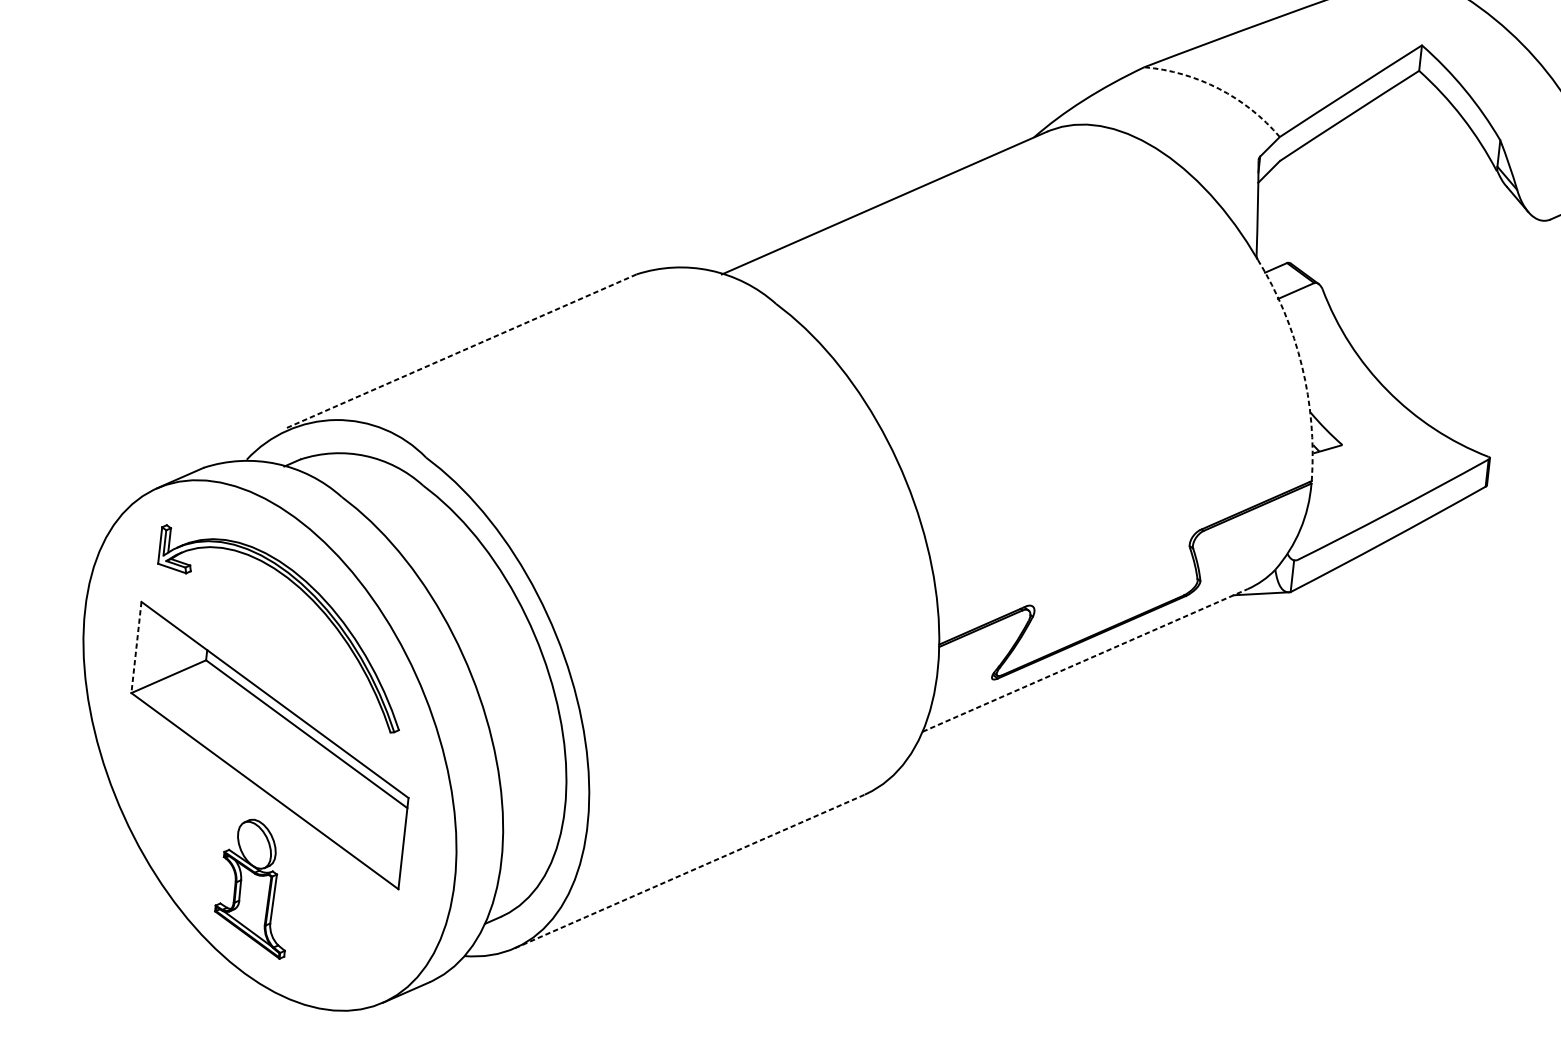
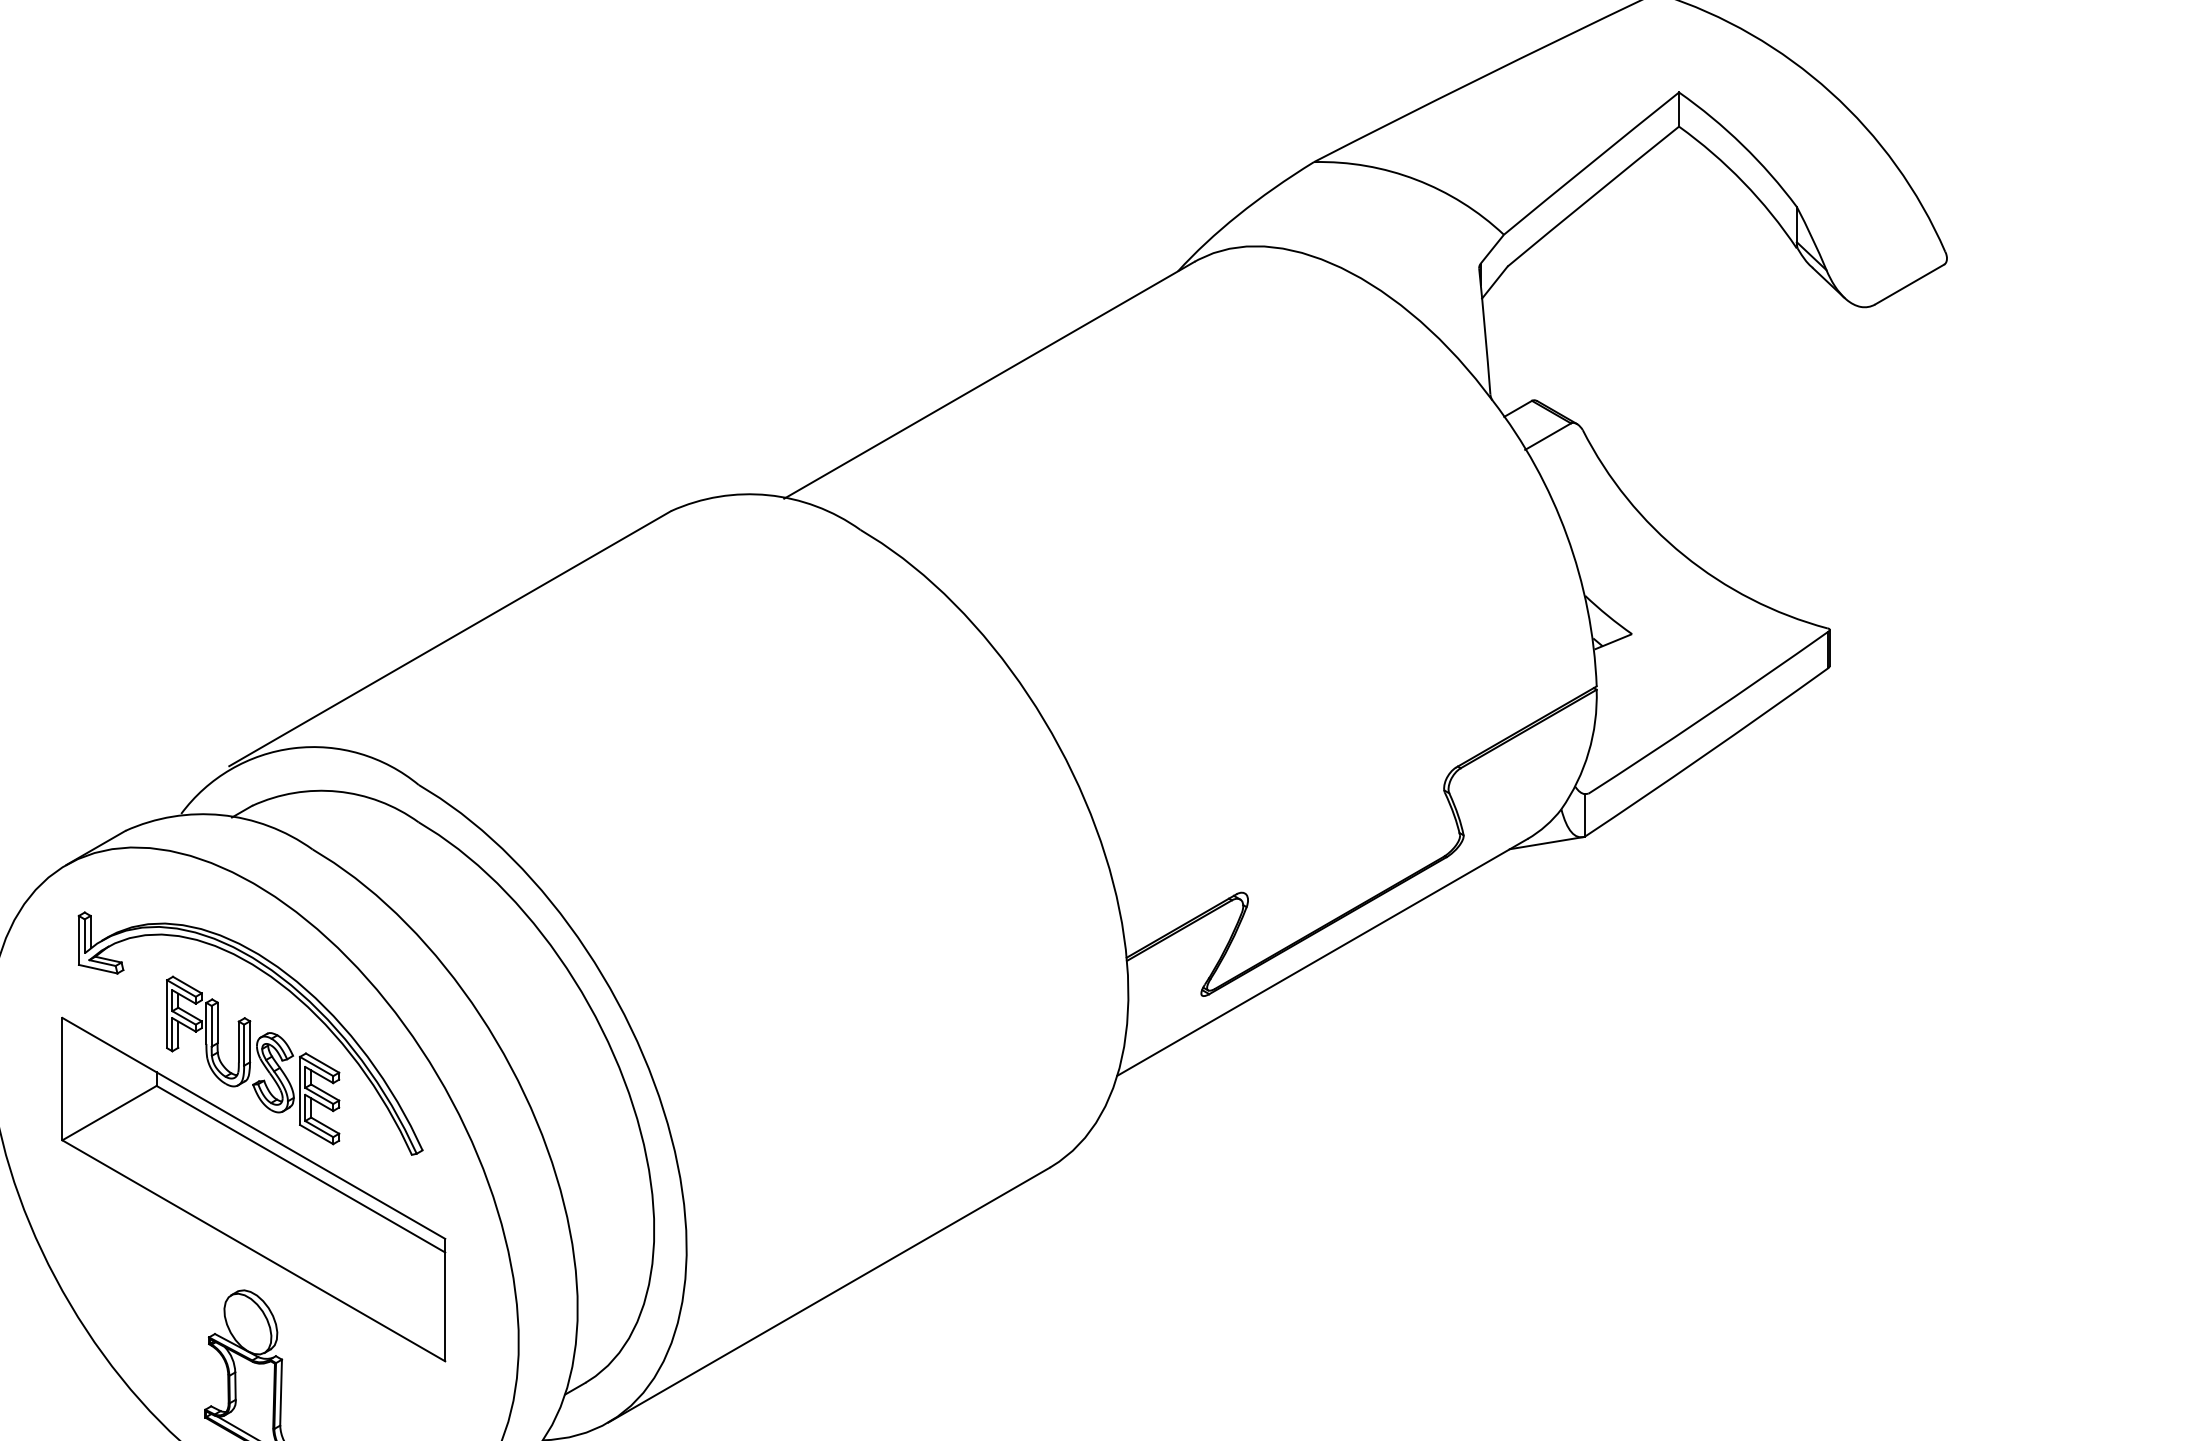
arc: (1219, 88) -> (1416, 179), dashed -> solid
line: (461, 351) -> (449, 638), dashed -> solid
arc: (1301, 366) -> (1566, 535), dashed -> solid
line: (136, 647) -> (62, 1079), dashed -> solid
part: (280, 649) -> (253, 1060), added
line: (1085, 660) -> (1322, 957), dashed -> solid
line: (690, 871) -> (829, 1294), dashed -> solid

